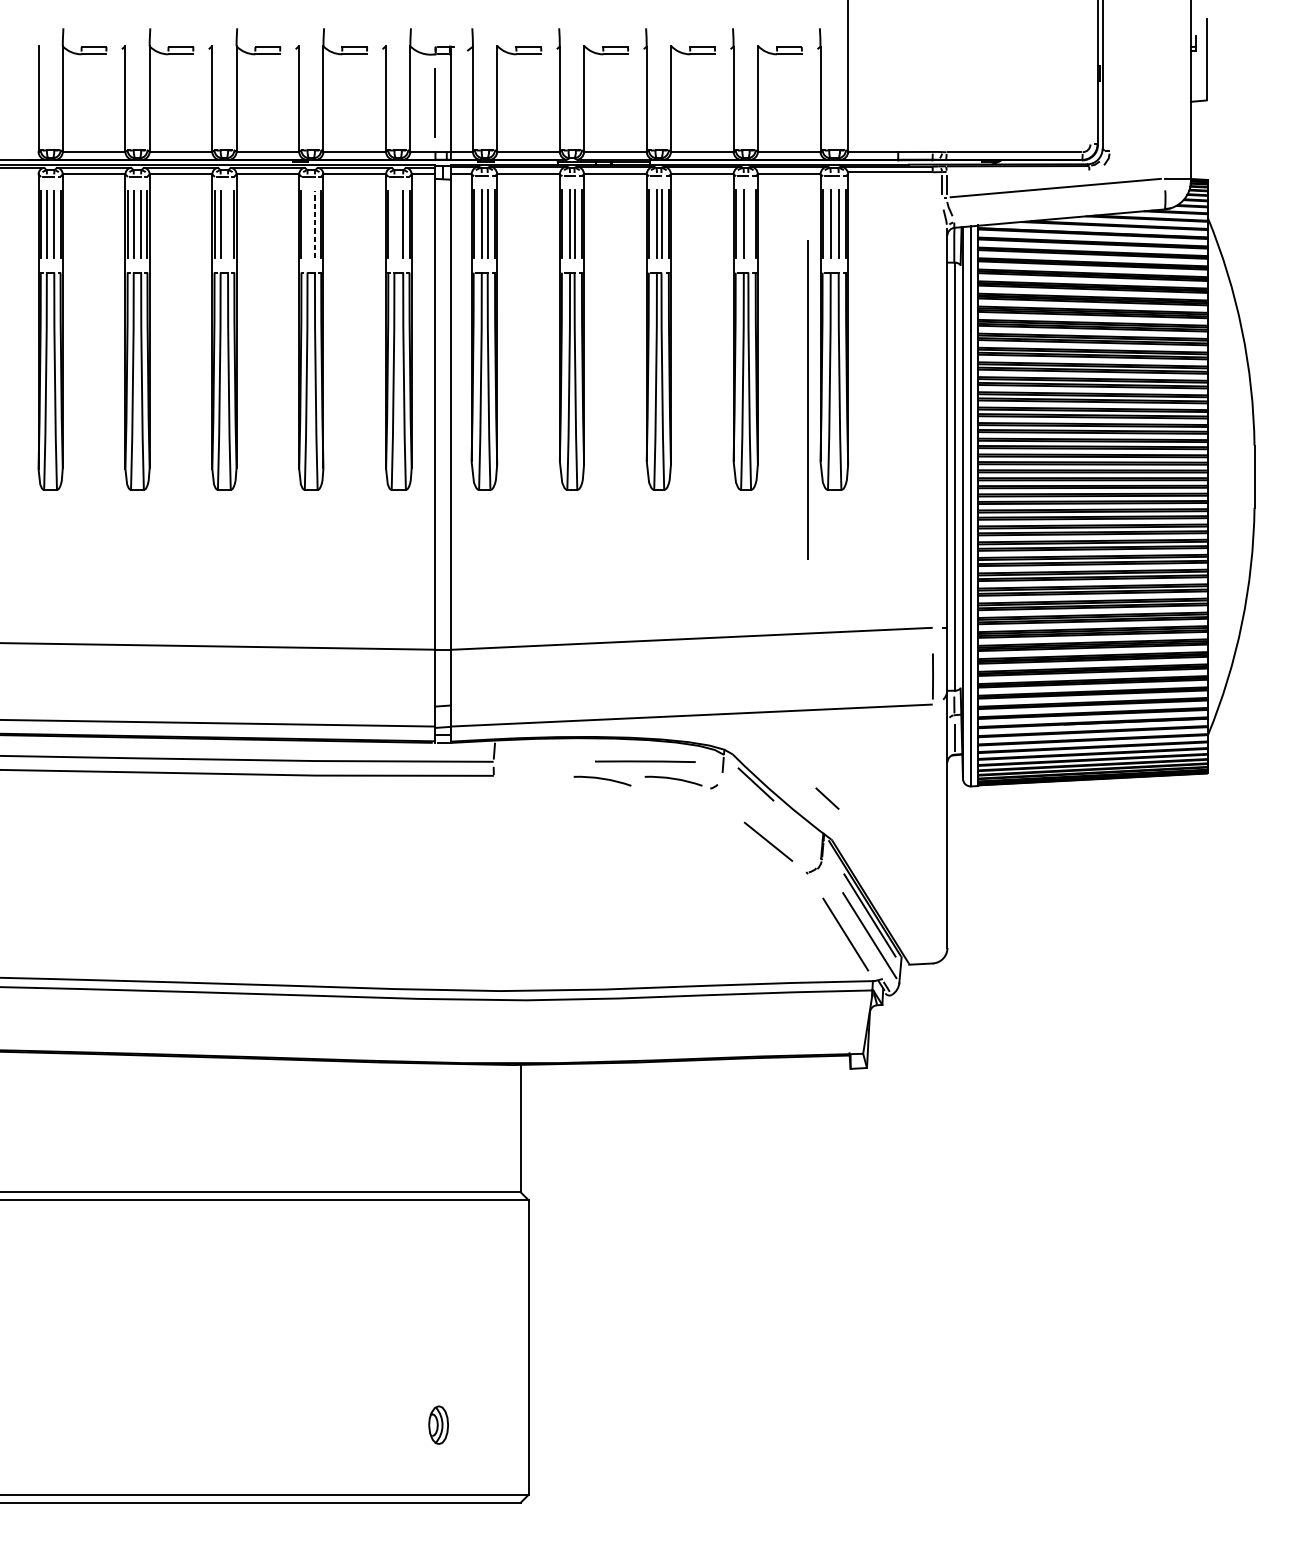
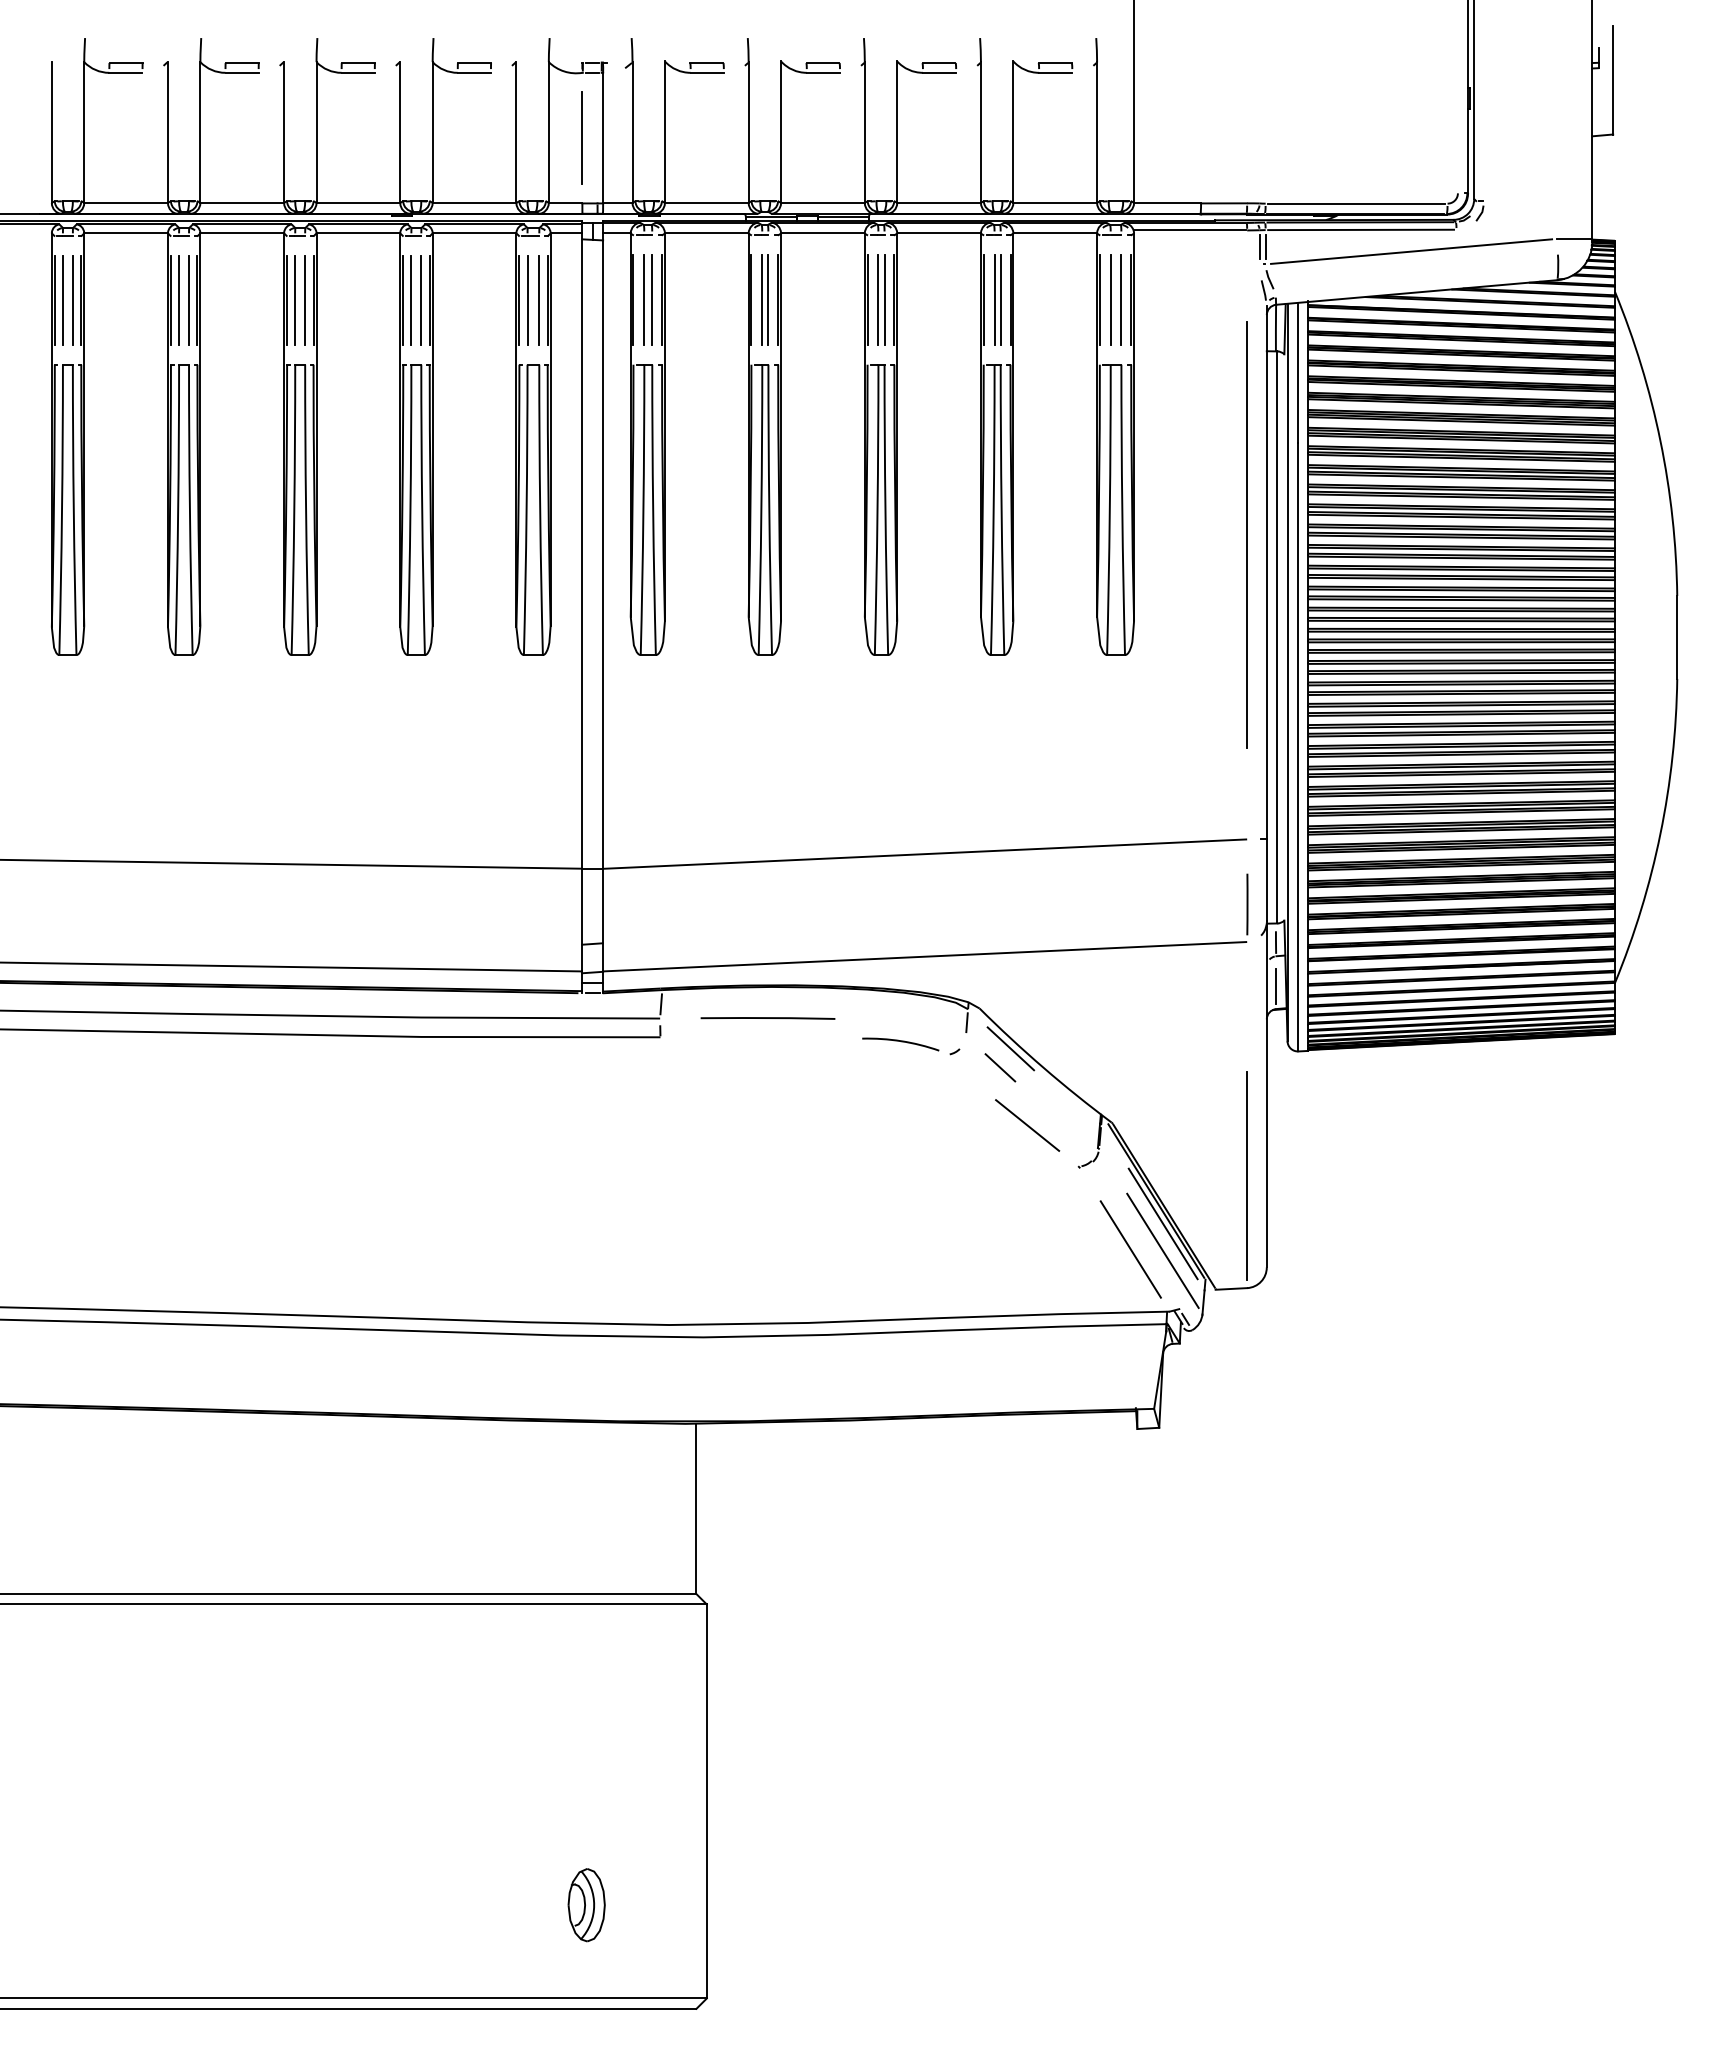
line: (1018, 171) -> (1361, 229), added
line: (748, 223) -> (1000, 299), added
line: (228, 224) -> (305, 300), added
line: (307, 224) -> (411, 300), added
line: (315, 224) -> (421, 300), dashed -> solid
line: (394, 224) -> (527, 300), added
line: (807, 399) -> (1246, 534), moved
line: (645, 761) -> (767, 1018), moved
arc: (603, 779) -> (806, 1042), removed
line: (827, 798) -> (1000, 1067), moved
line: (933, 879) -> (1247, 1176), added
part: (438, 1425) -> (586, 1905), size x1.43

